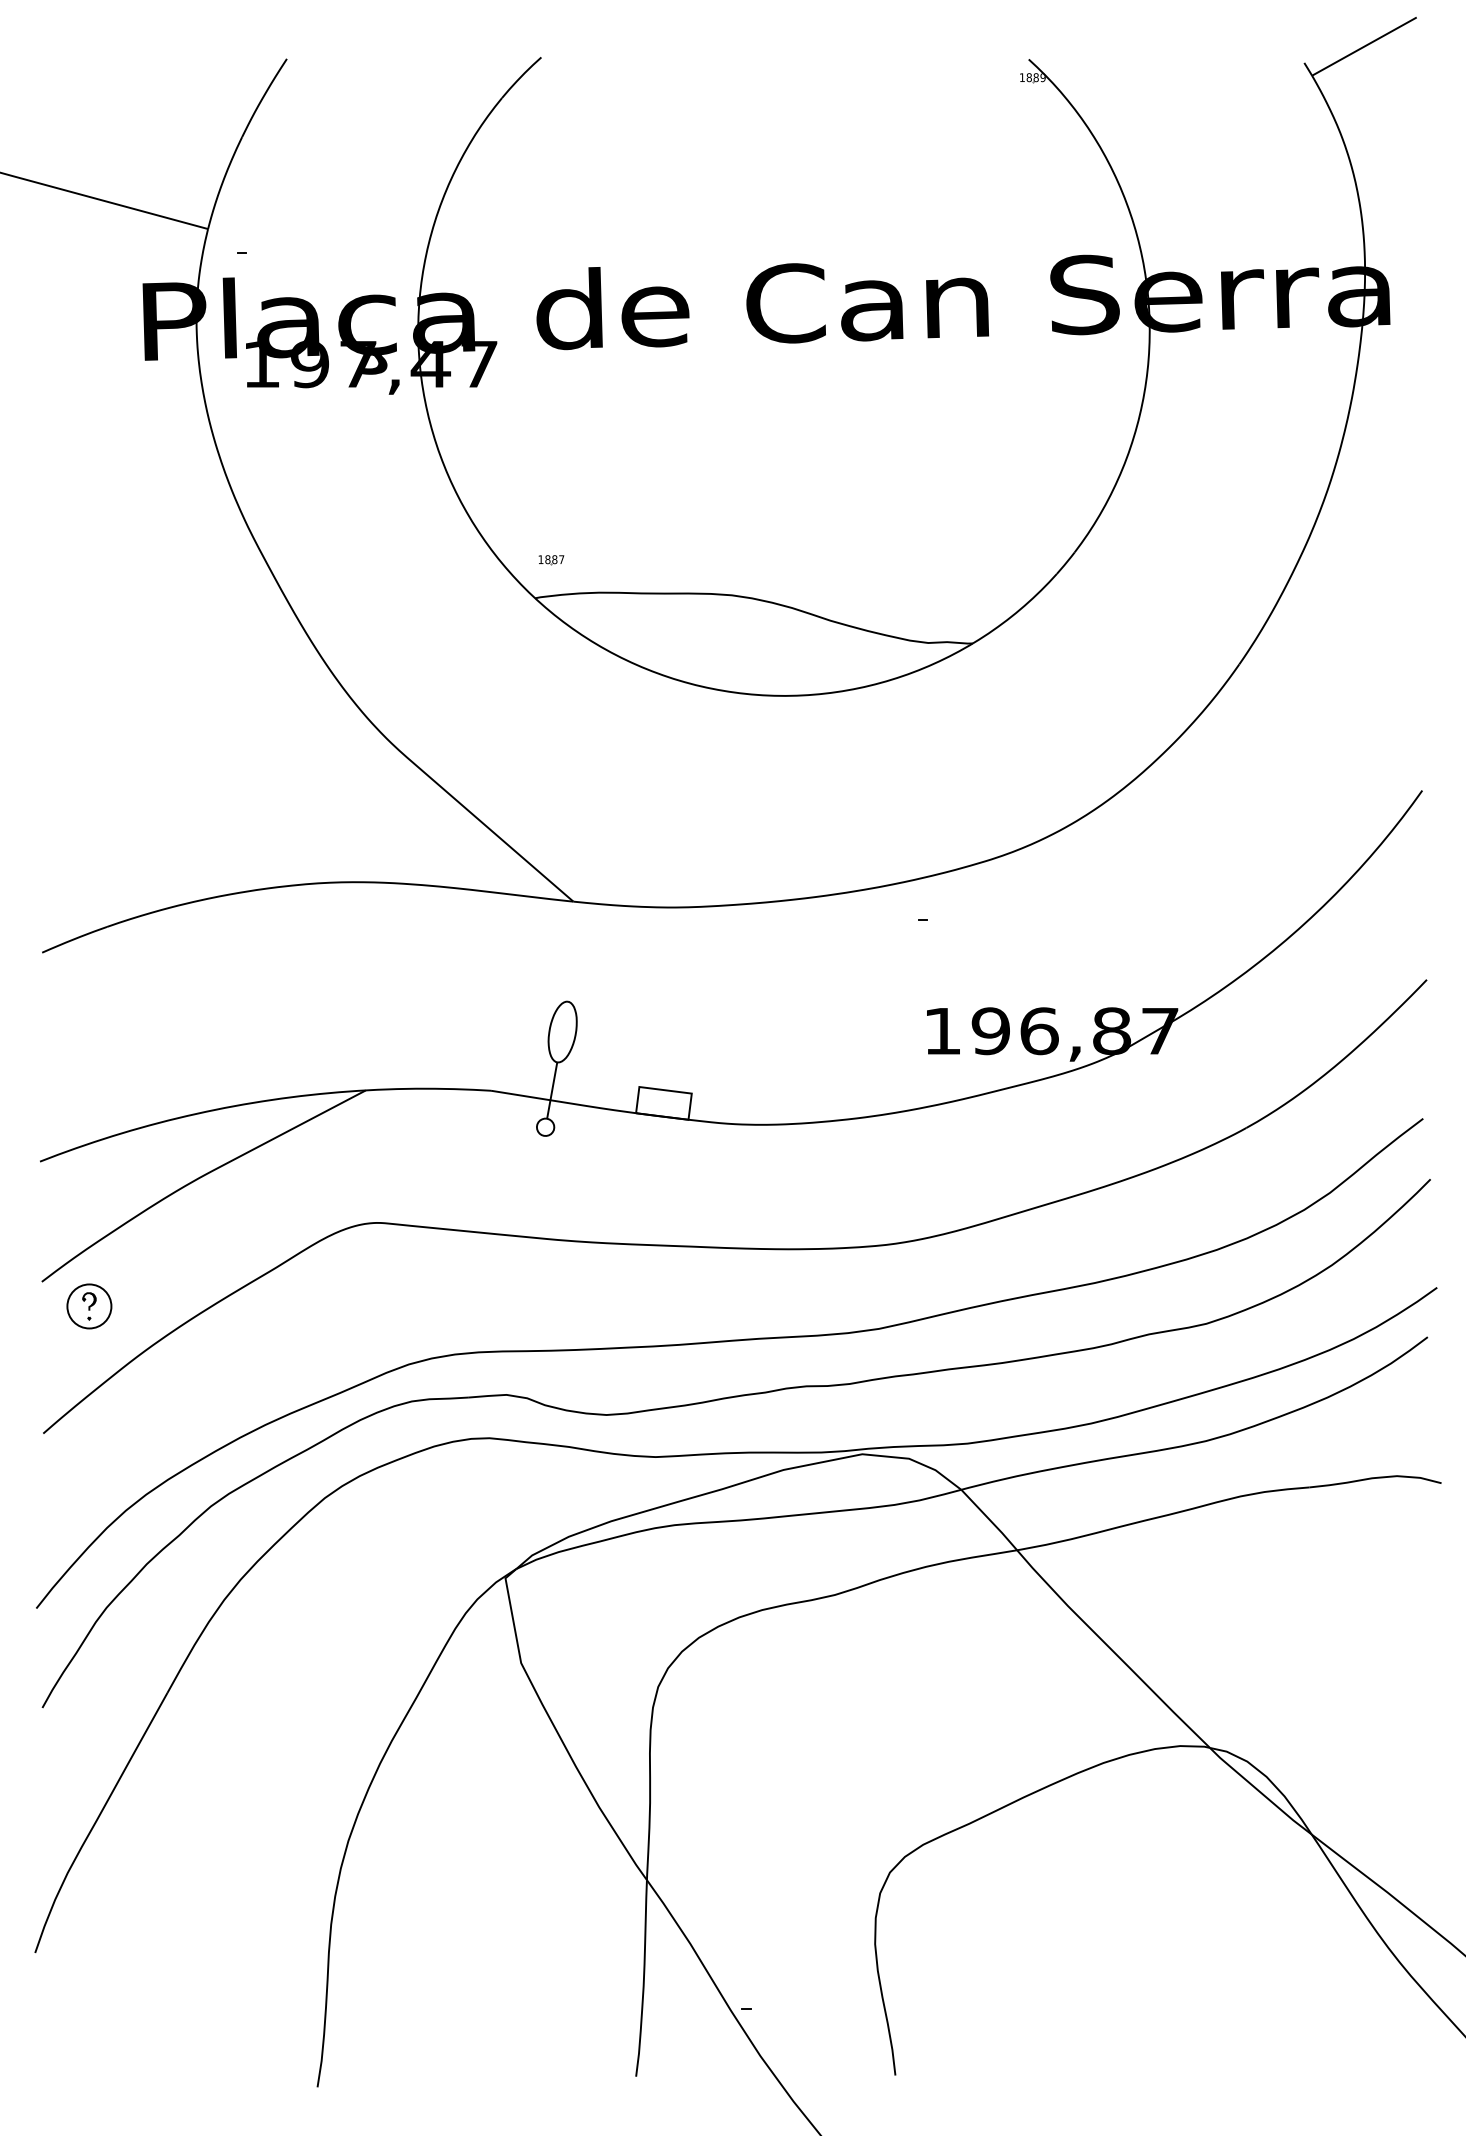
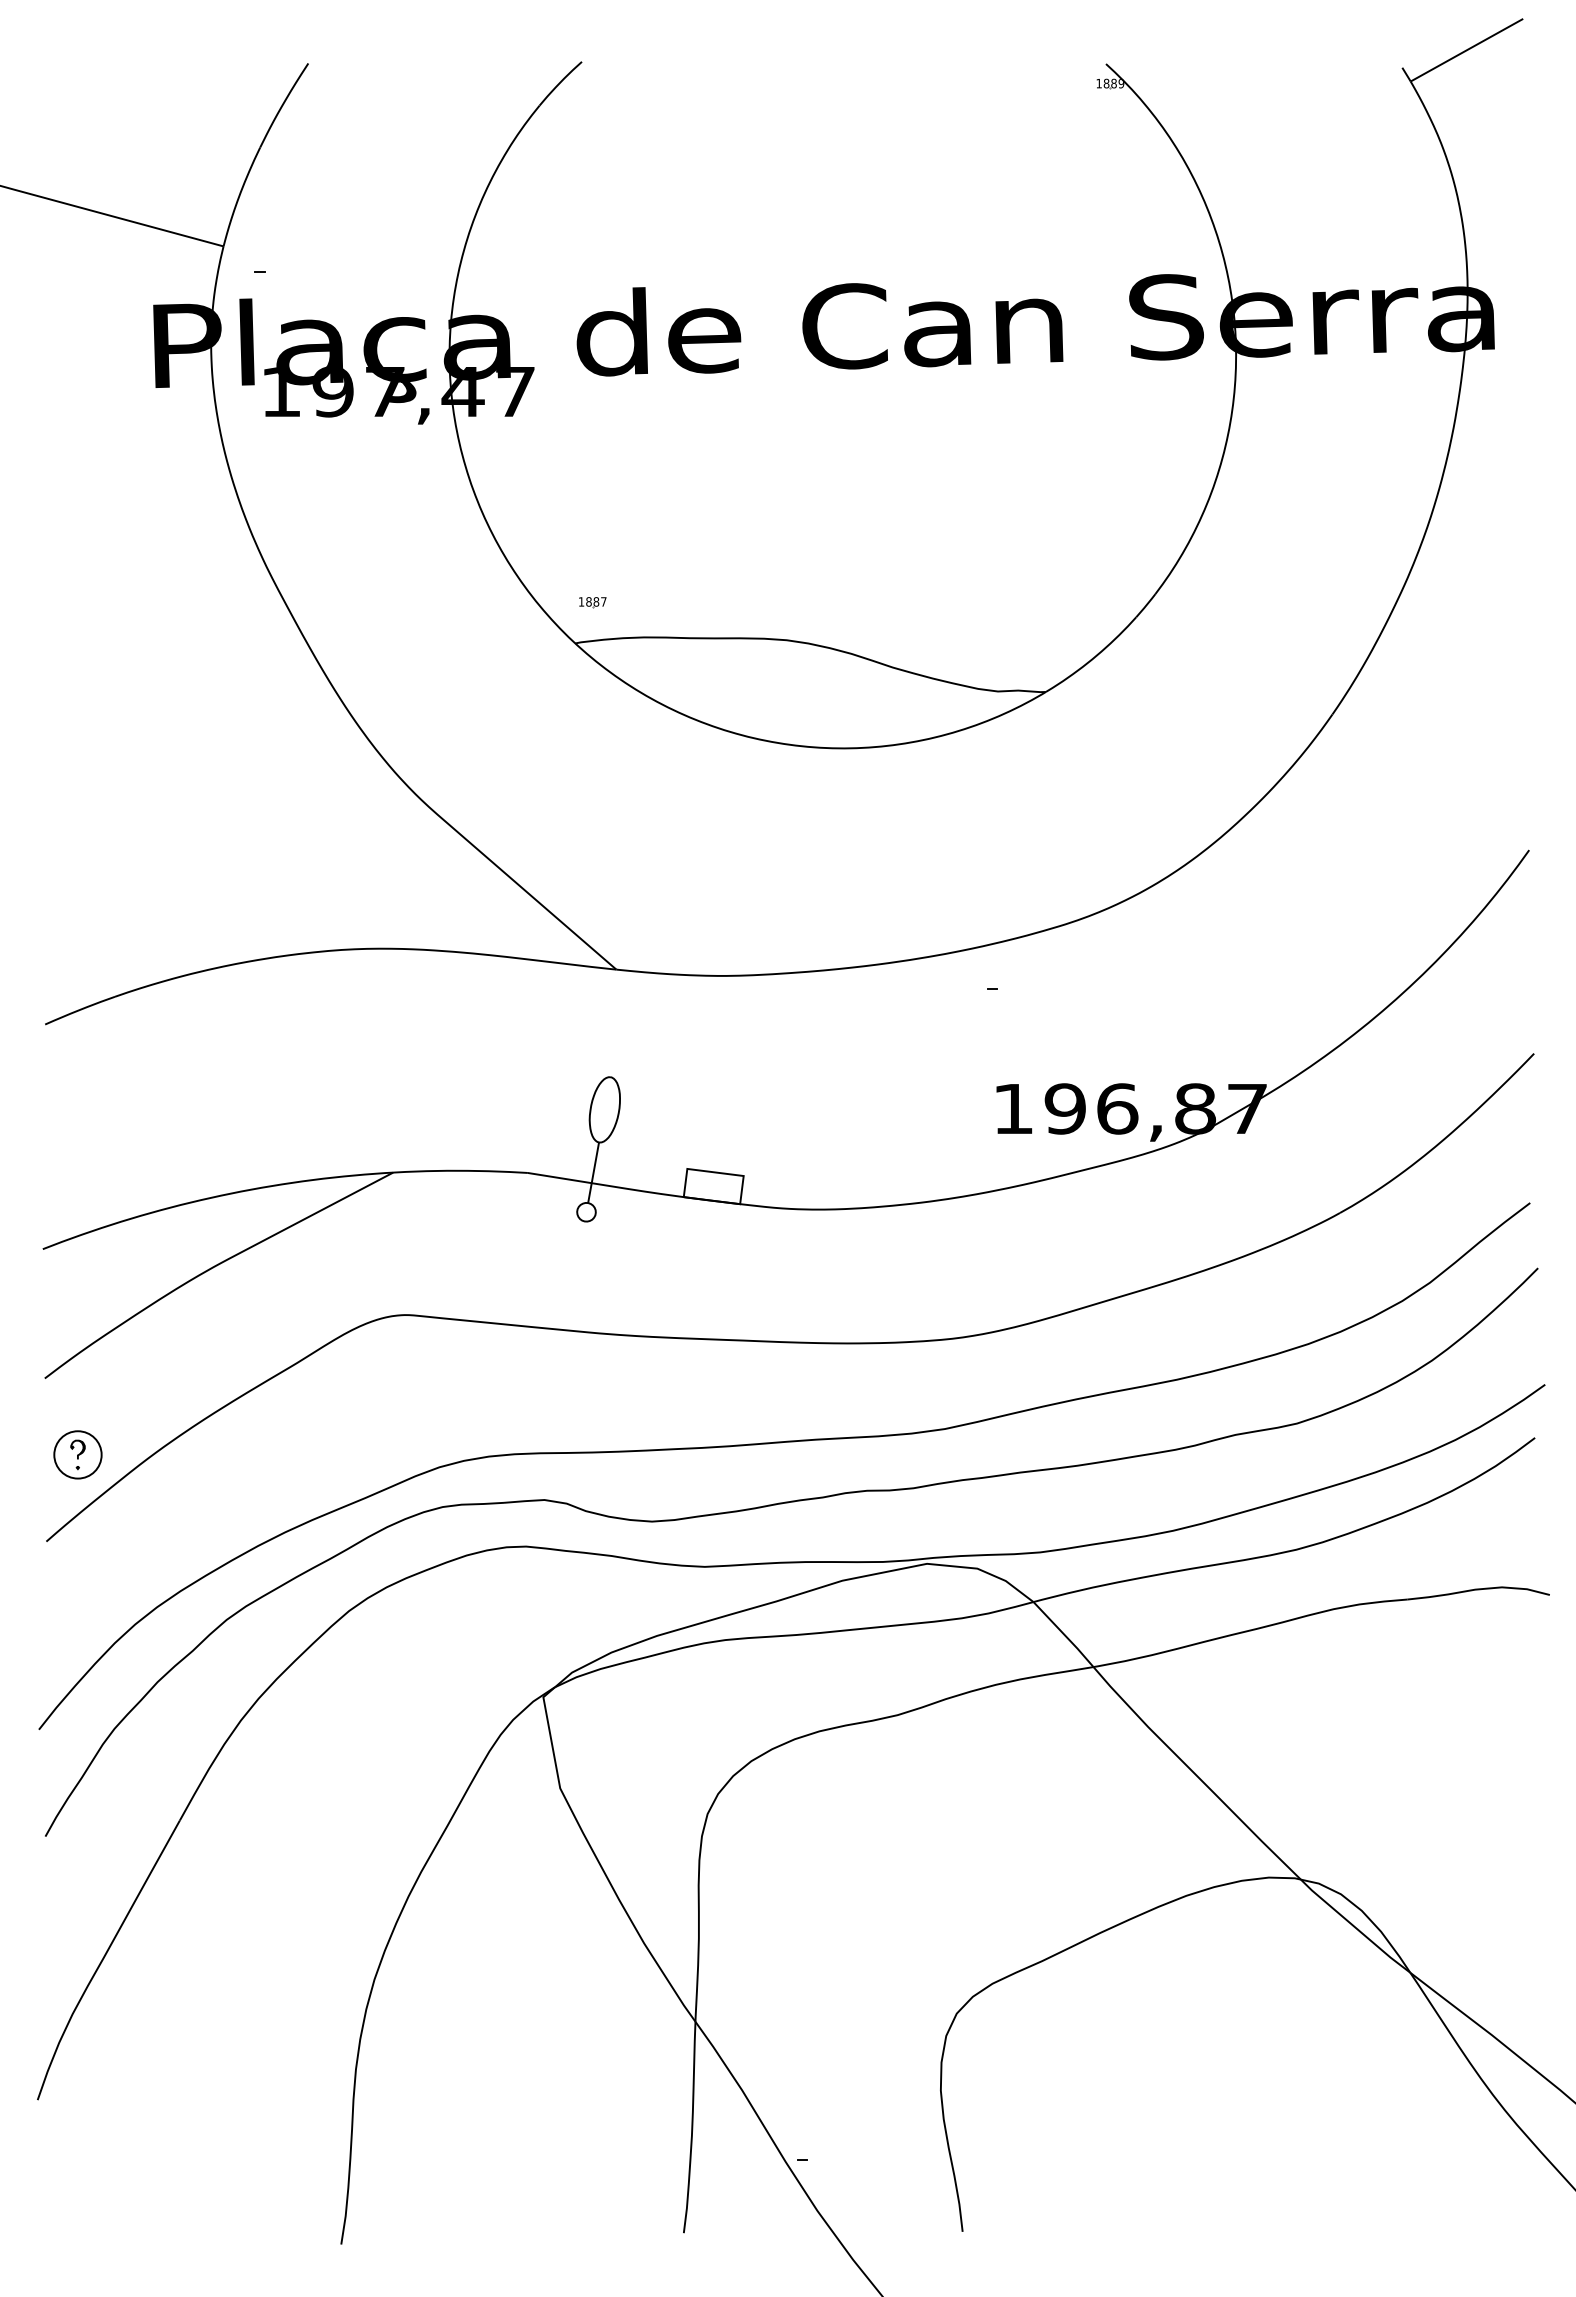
part: (88, 1306) -> (77, 1454), moved

